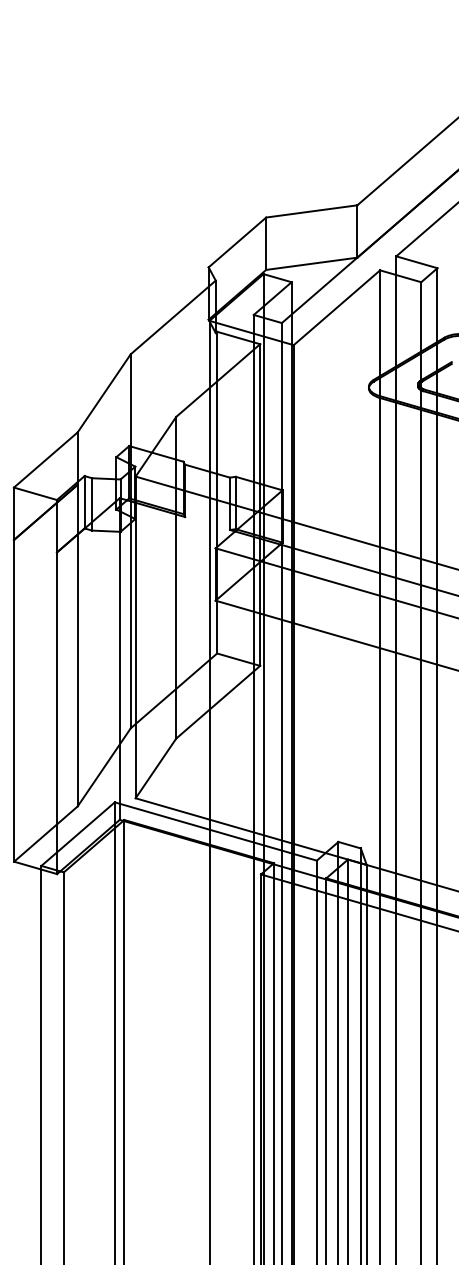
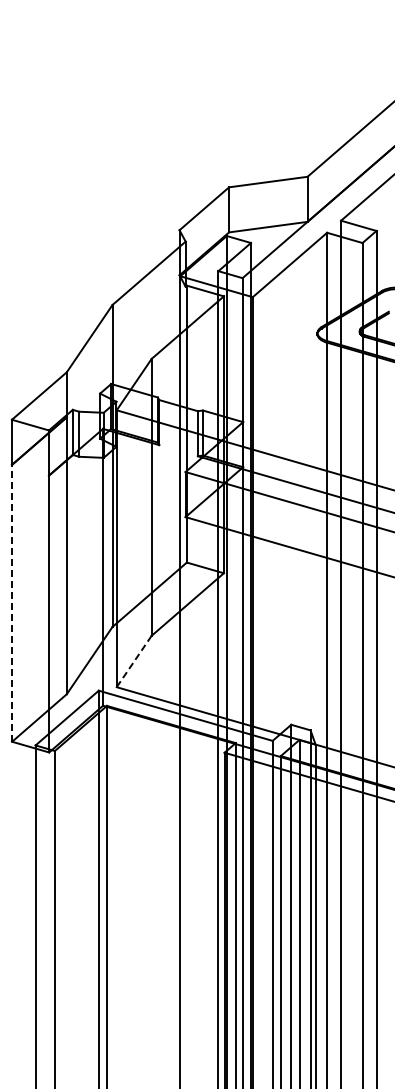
line: (14, 699) -> (12, 602), solid -> dashed
line: (155, 768) -> (133, 661), solid -> dashed

